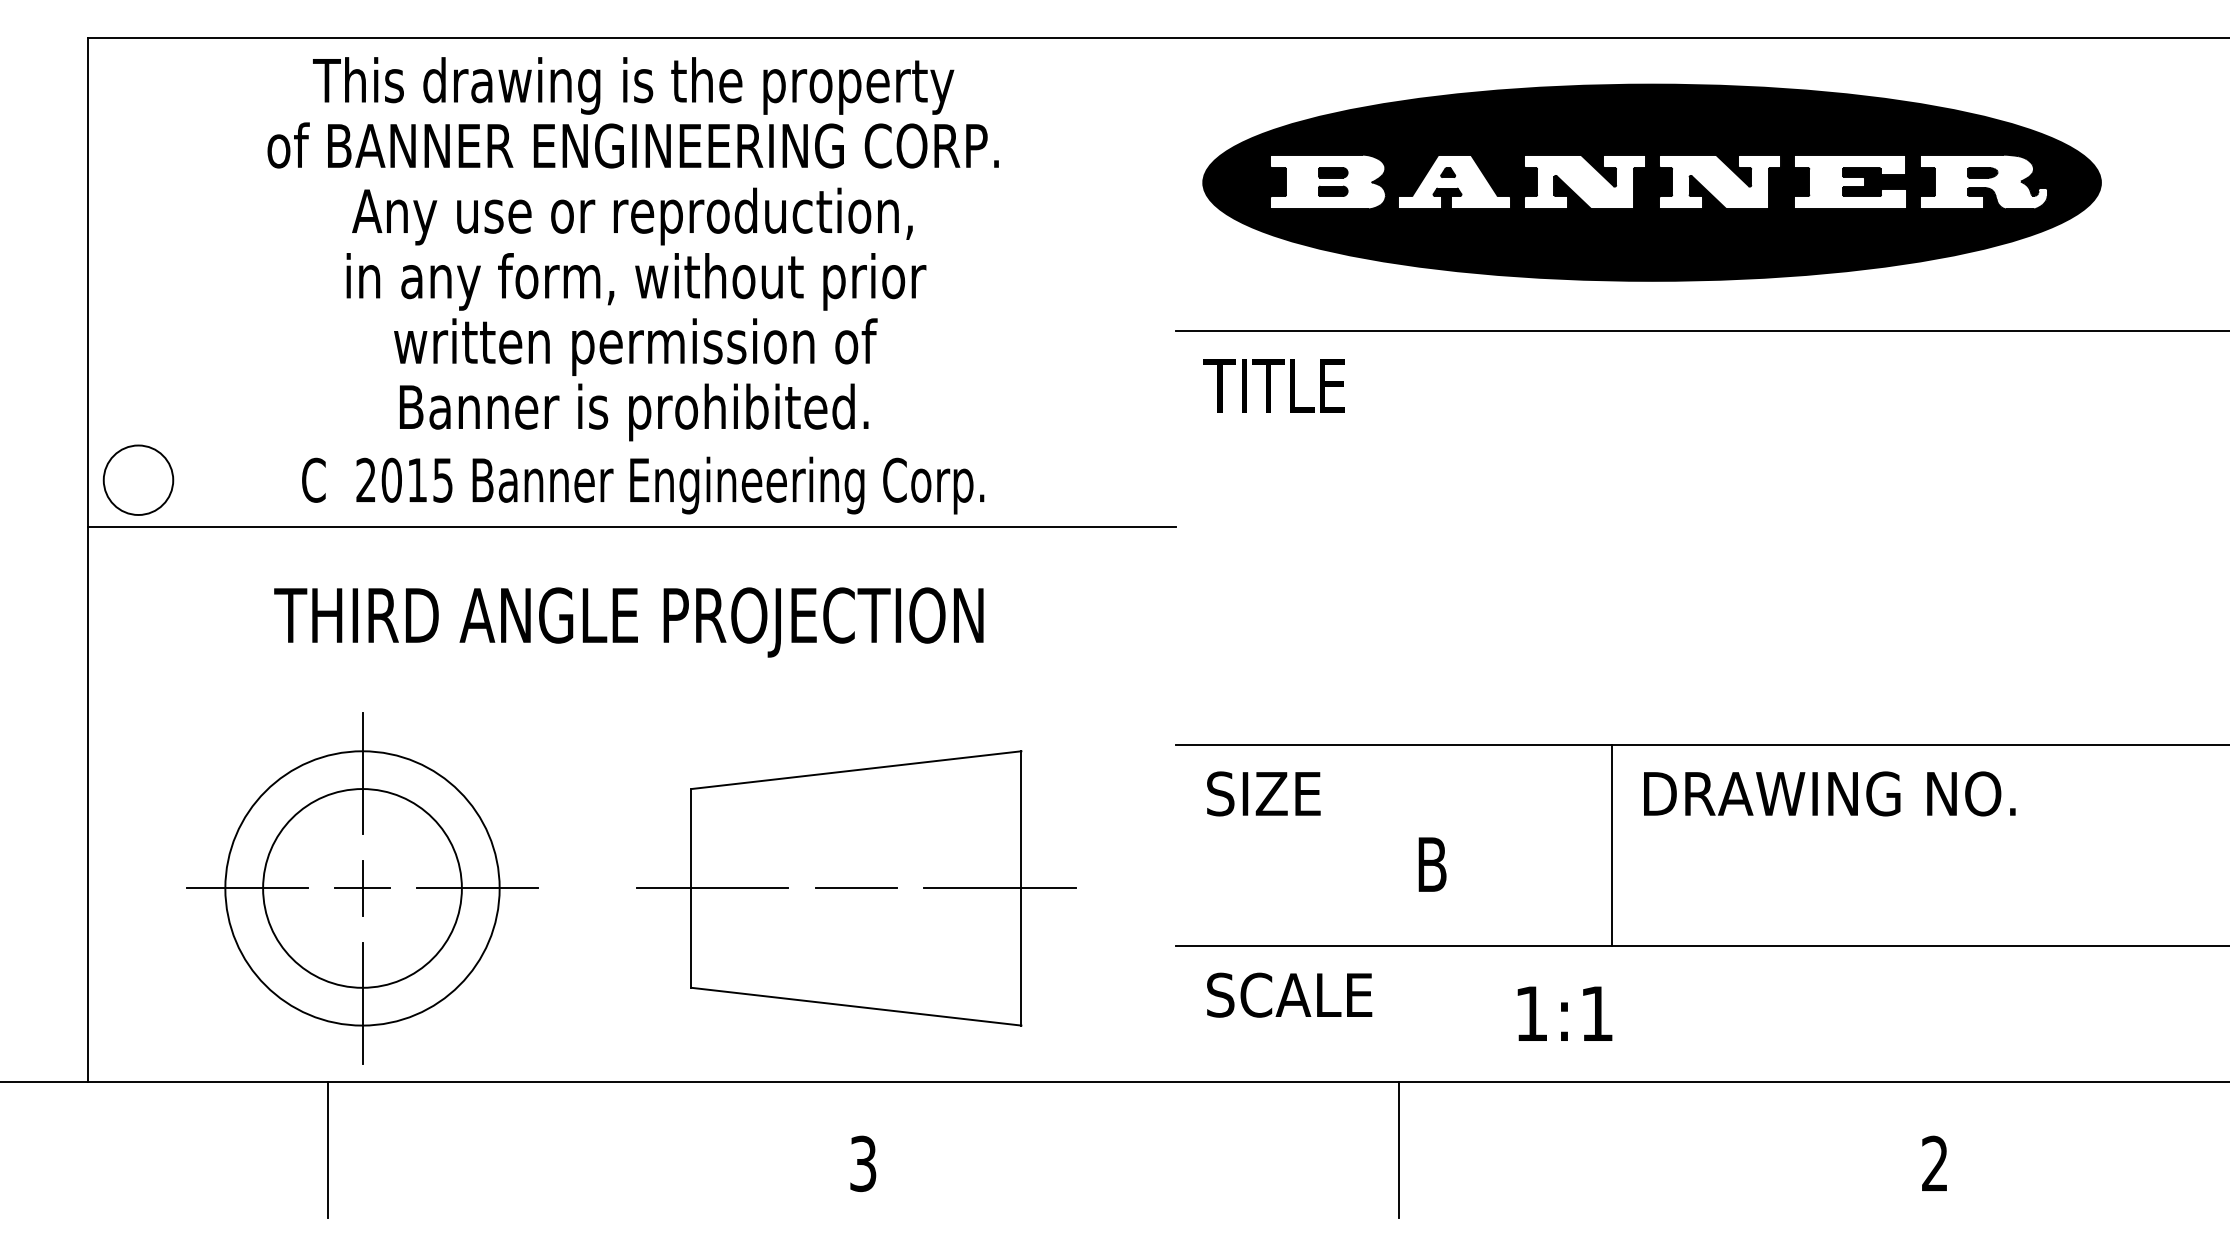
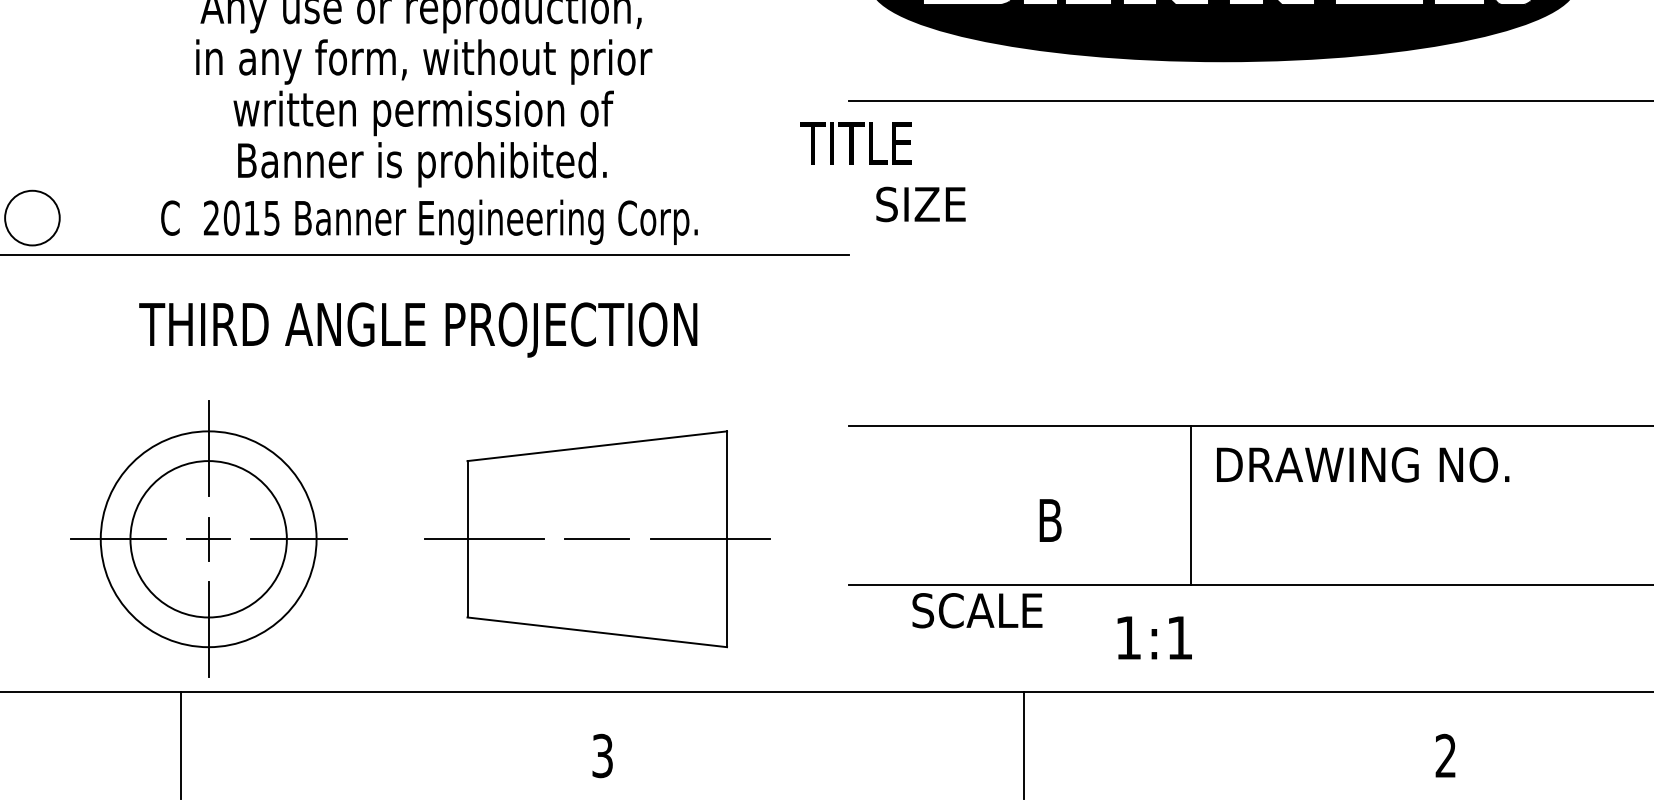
text: (1273, 385) -> (855, 143), moved
text: (1263, 793) -> (920, 204), moved
text: (1289, 994) -> (977, 610), moved

